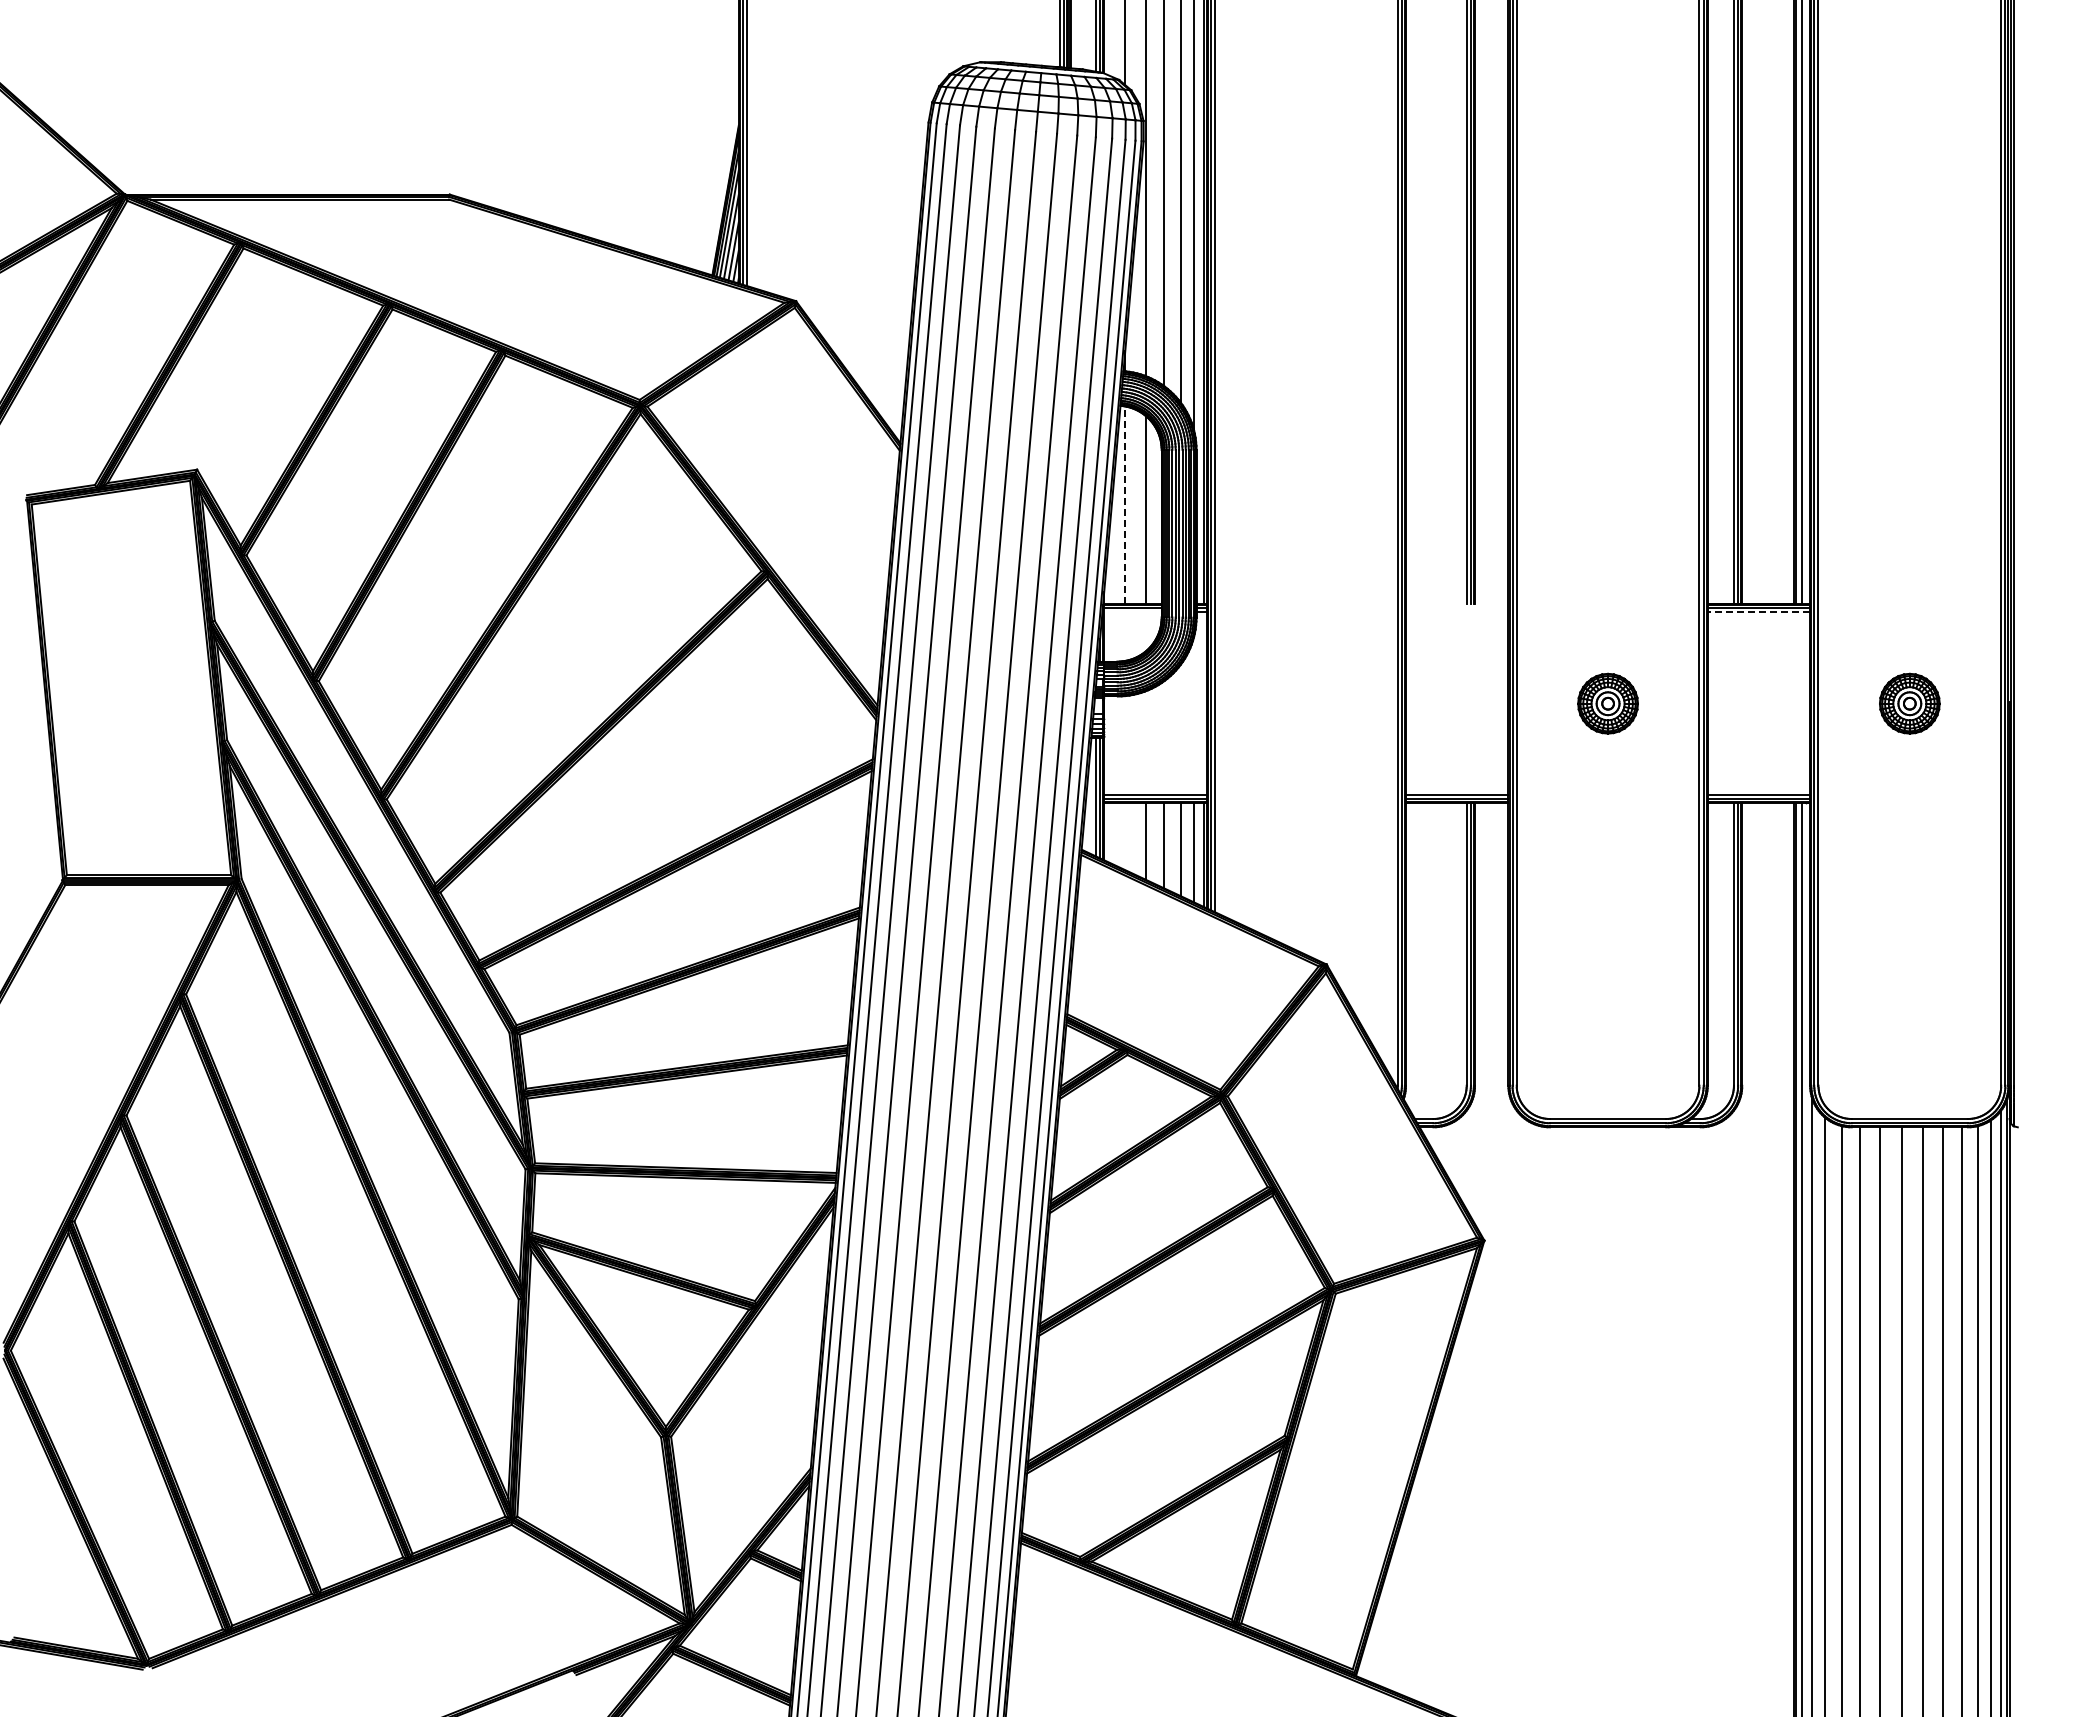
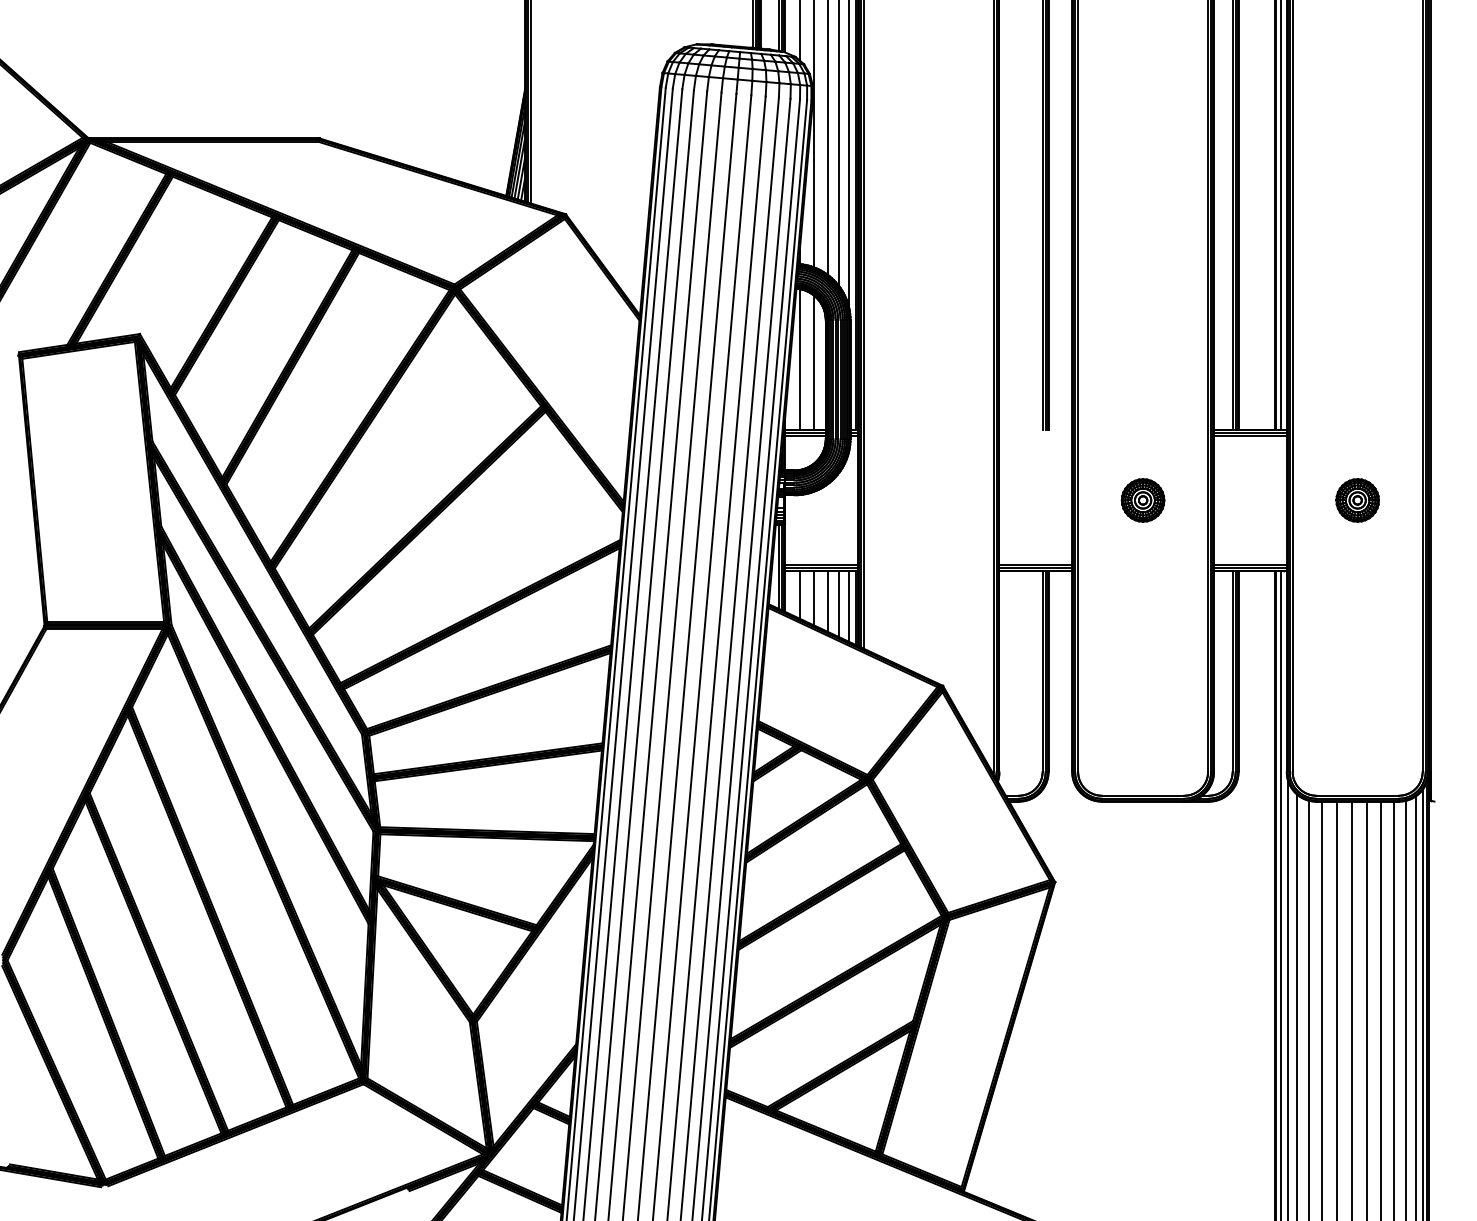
line: (1125, 505) -> (800, 359), dashed -> solid
line: (1132, 612) -> (804, 435), added
line: (1758, 612) -> (1250, 435), dashed -> solid
line: (1125, 836) -> (800, 594), added

